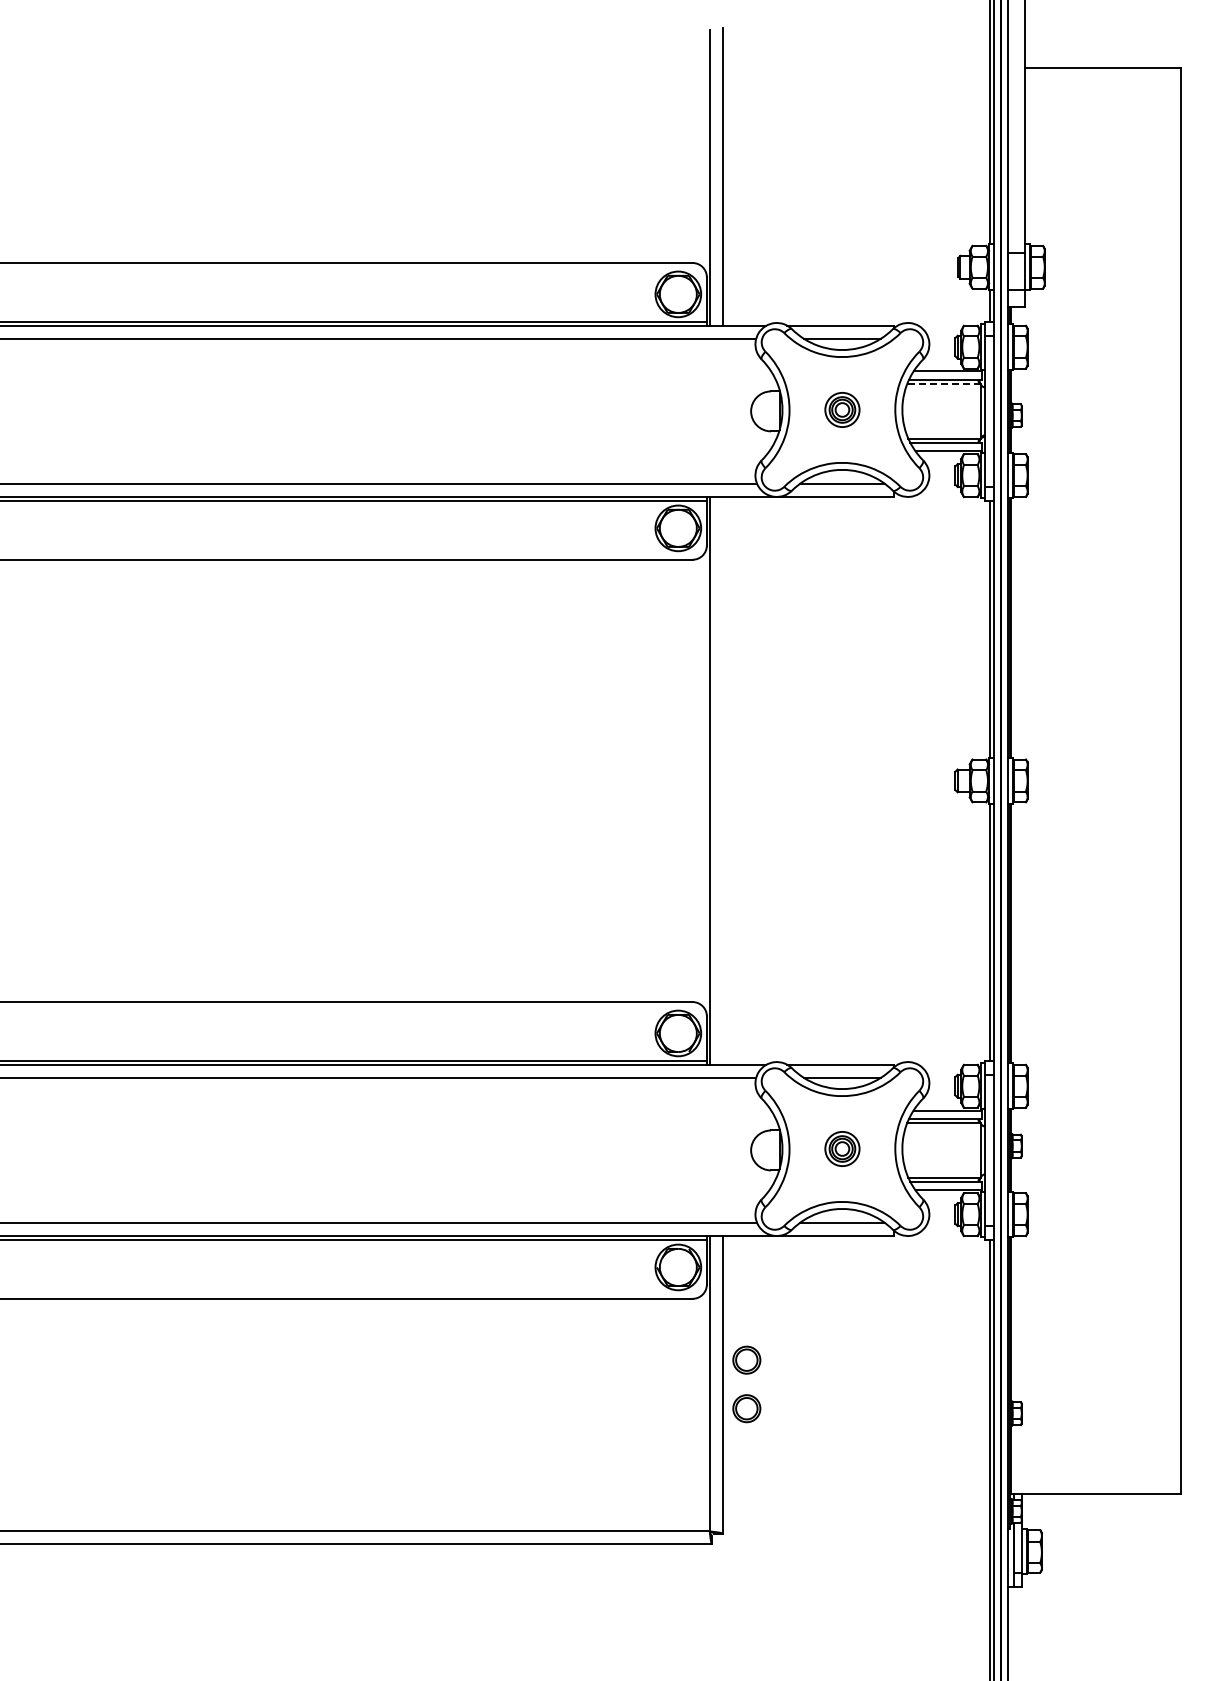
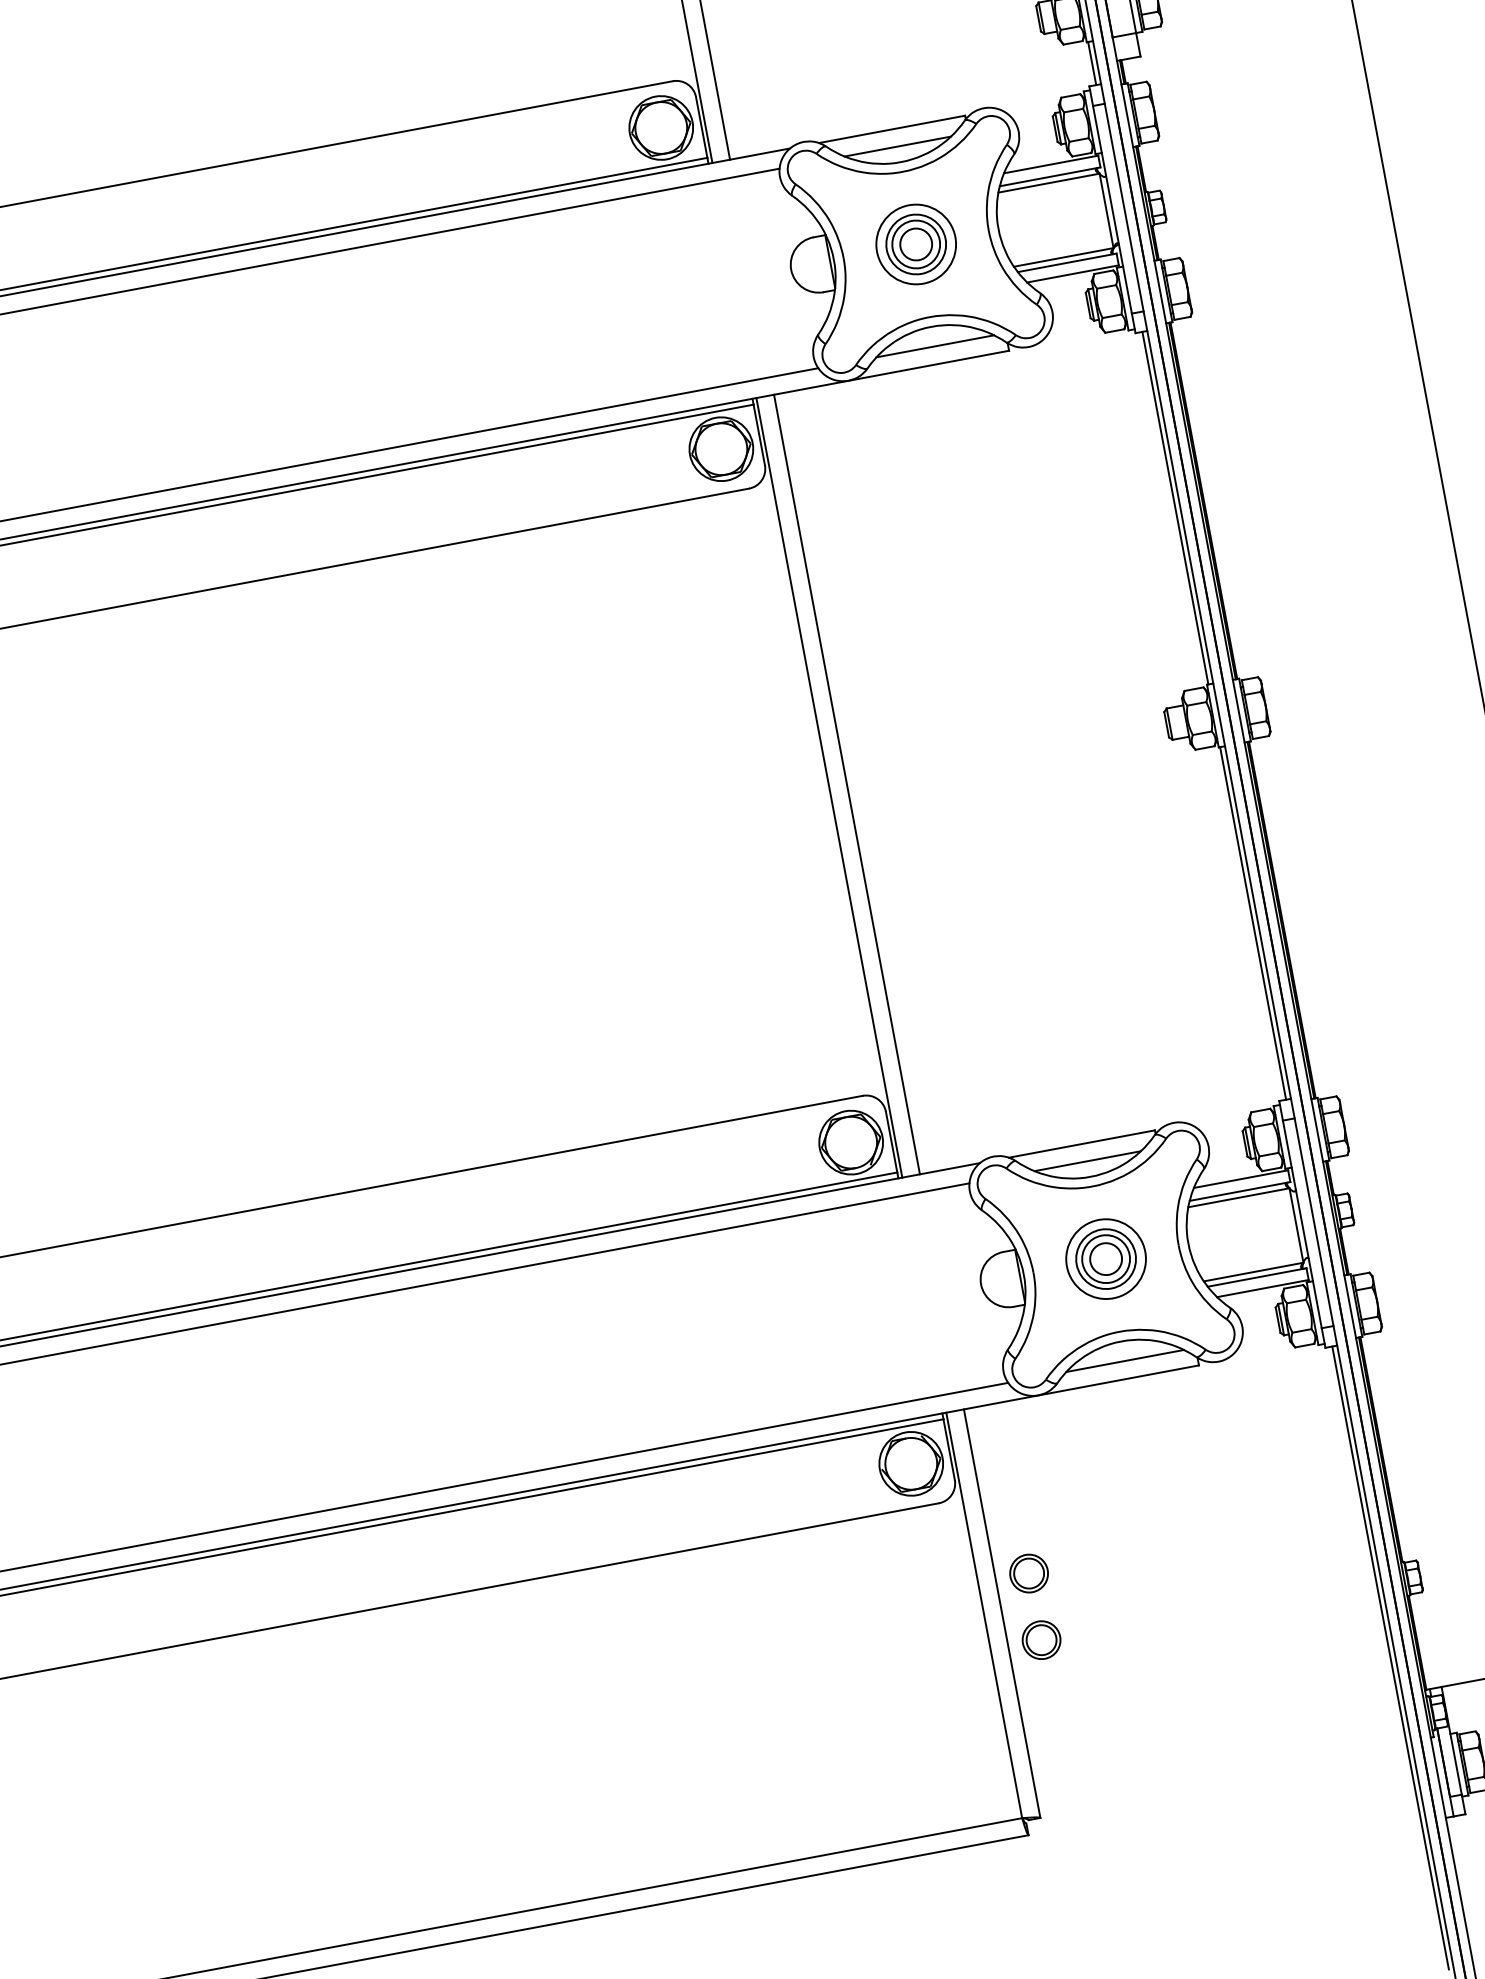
line: (943, 384) -> (1048, 183), dashed -> solid
part: (842, 409) -> (916, 243), size x1.67
line: (722, 780) -> (846, 784), added
part: (842, 1148) -> (1106, 1258), size x1.67

